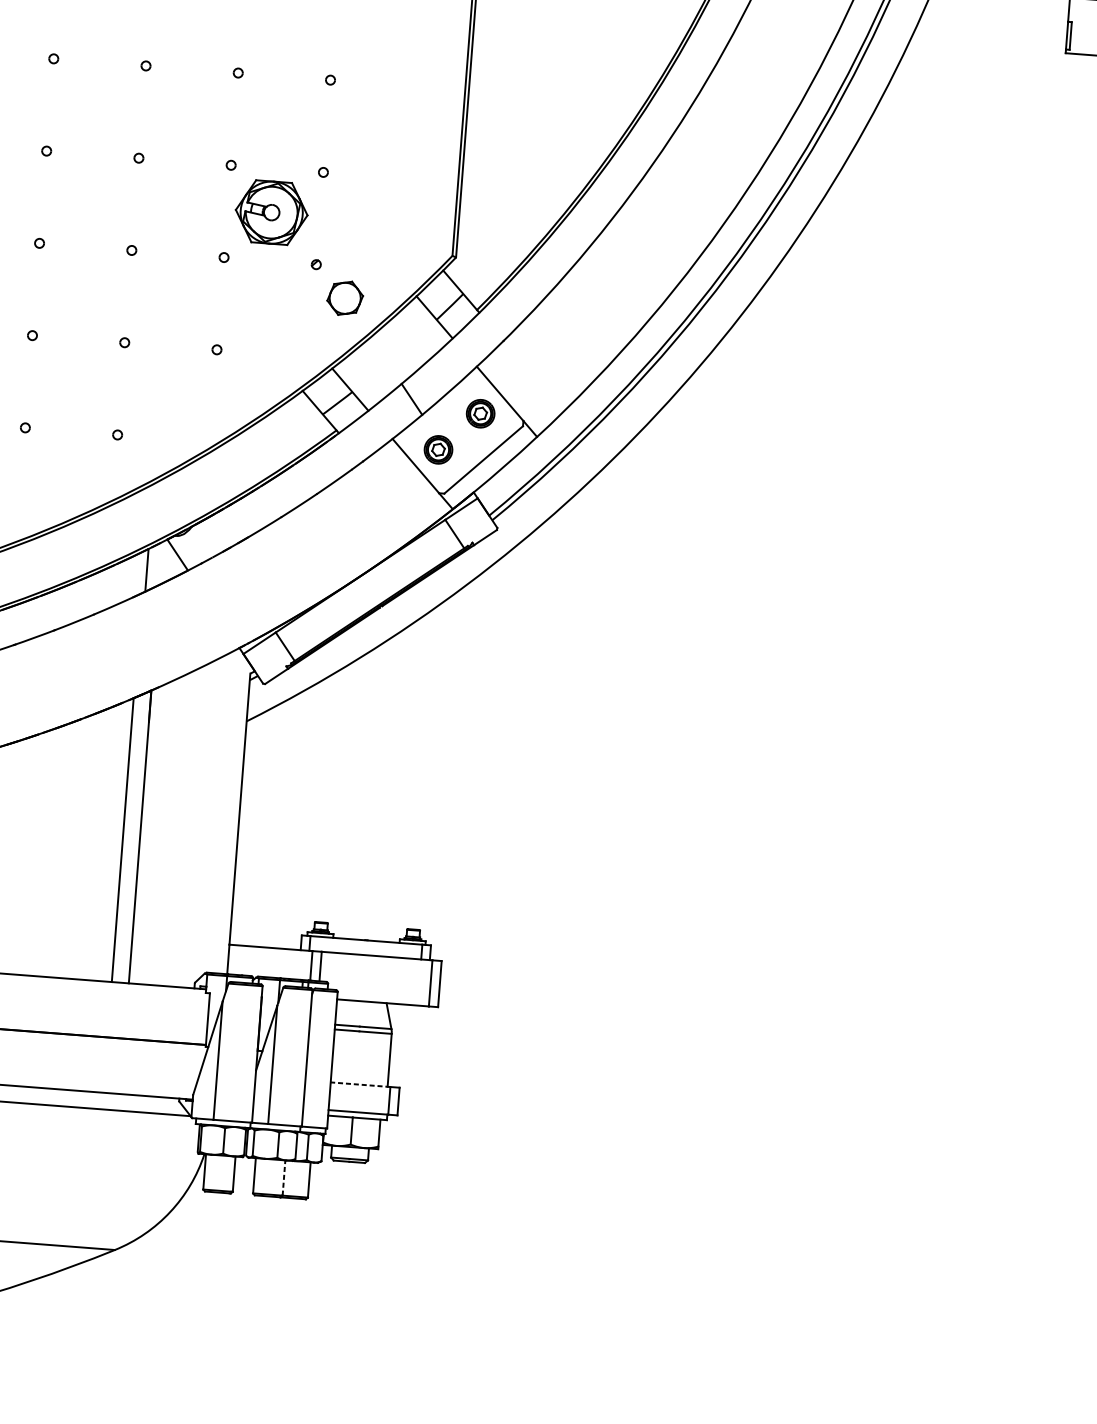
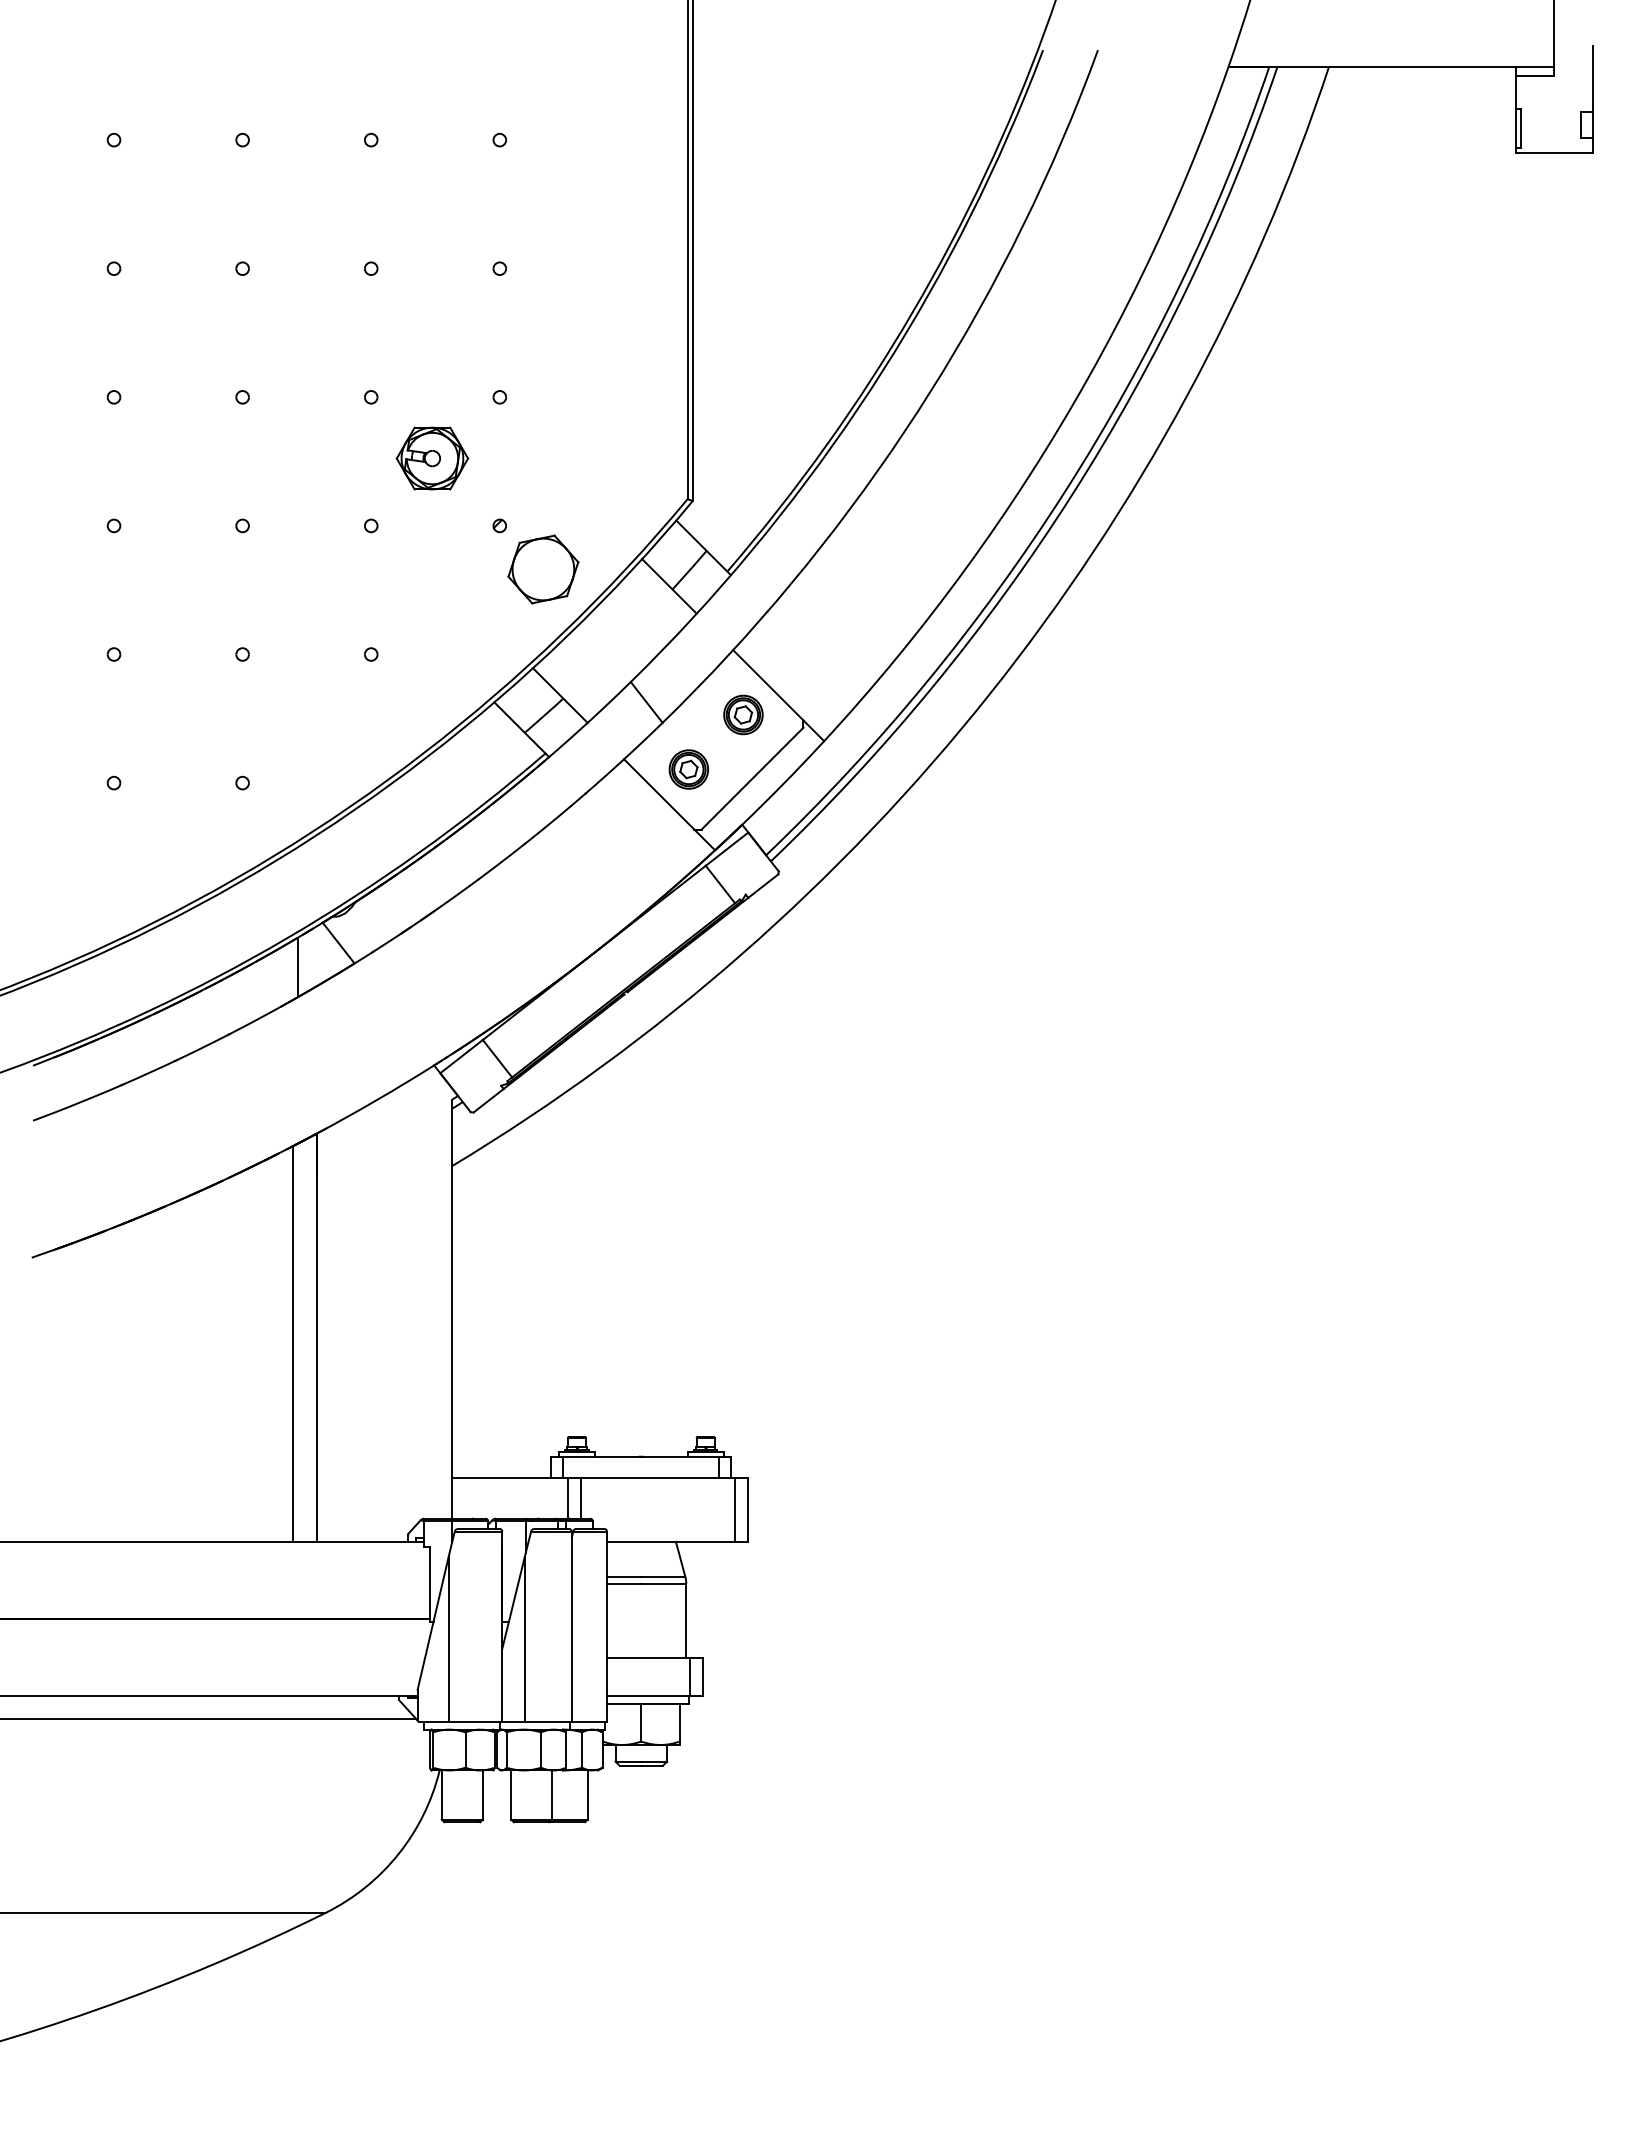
part: (271, 212) -> (432, 458), size x0.71
part: (345, 298) -> (543, 569), size x1.43
line: (360, 1084) -> (648, 1657), dashed -> solid
line: (284, 1178) -> (552, 1795), dashed -> solid

